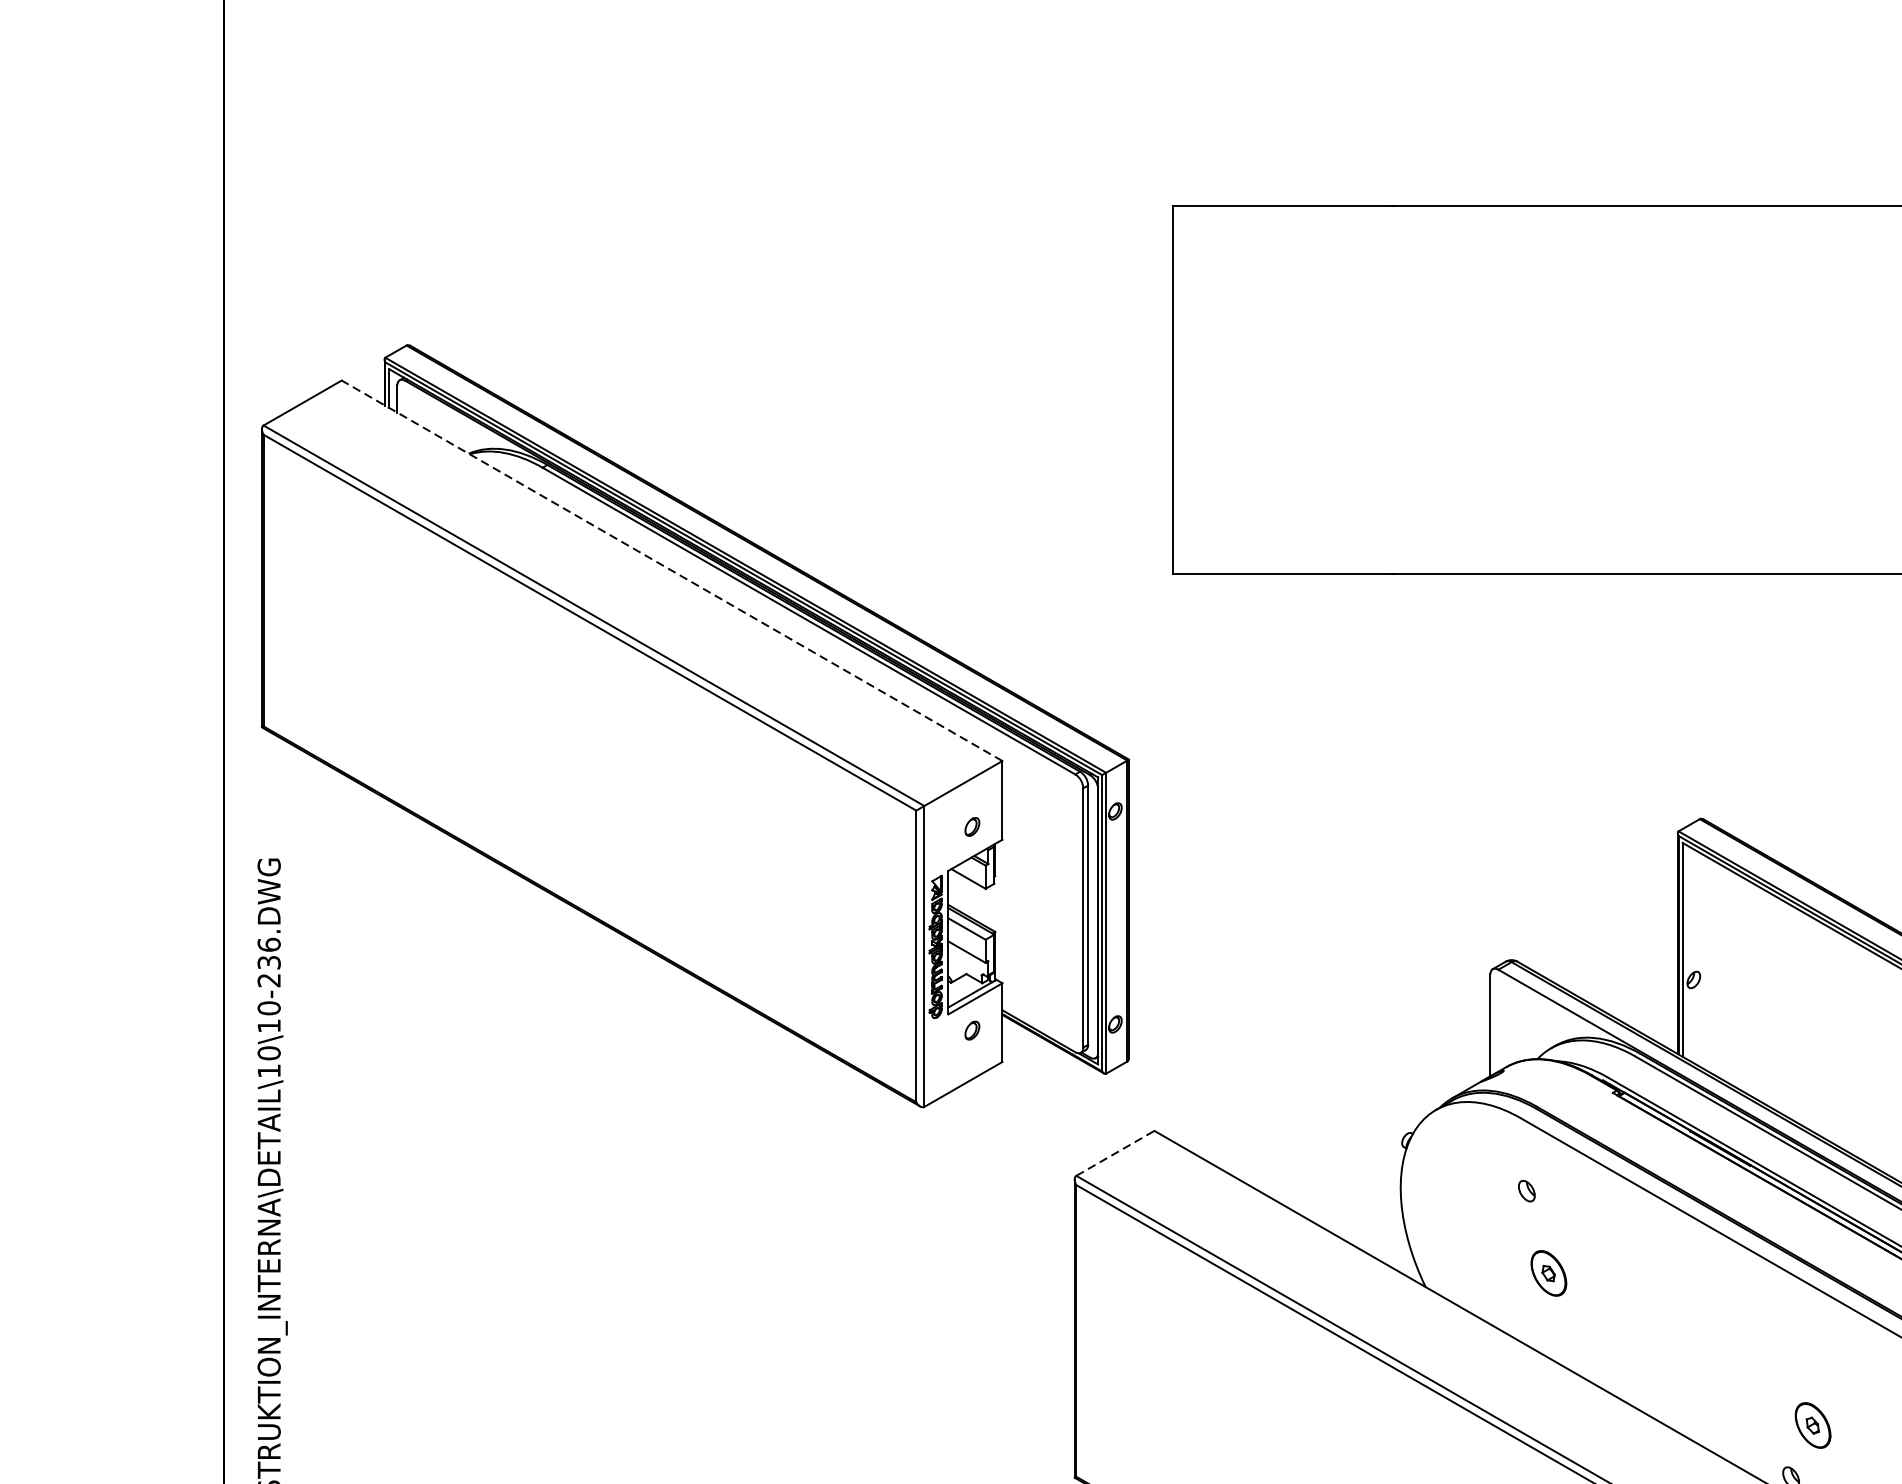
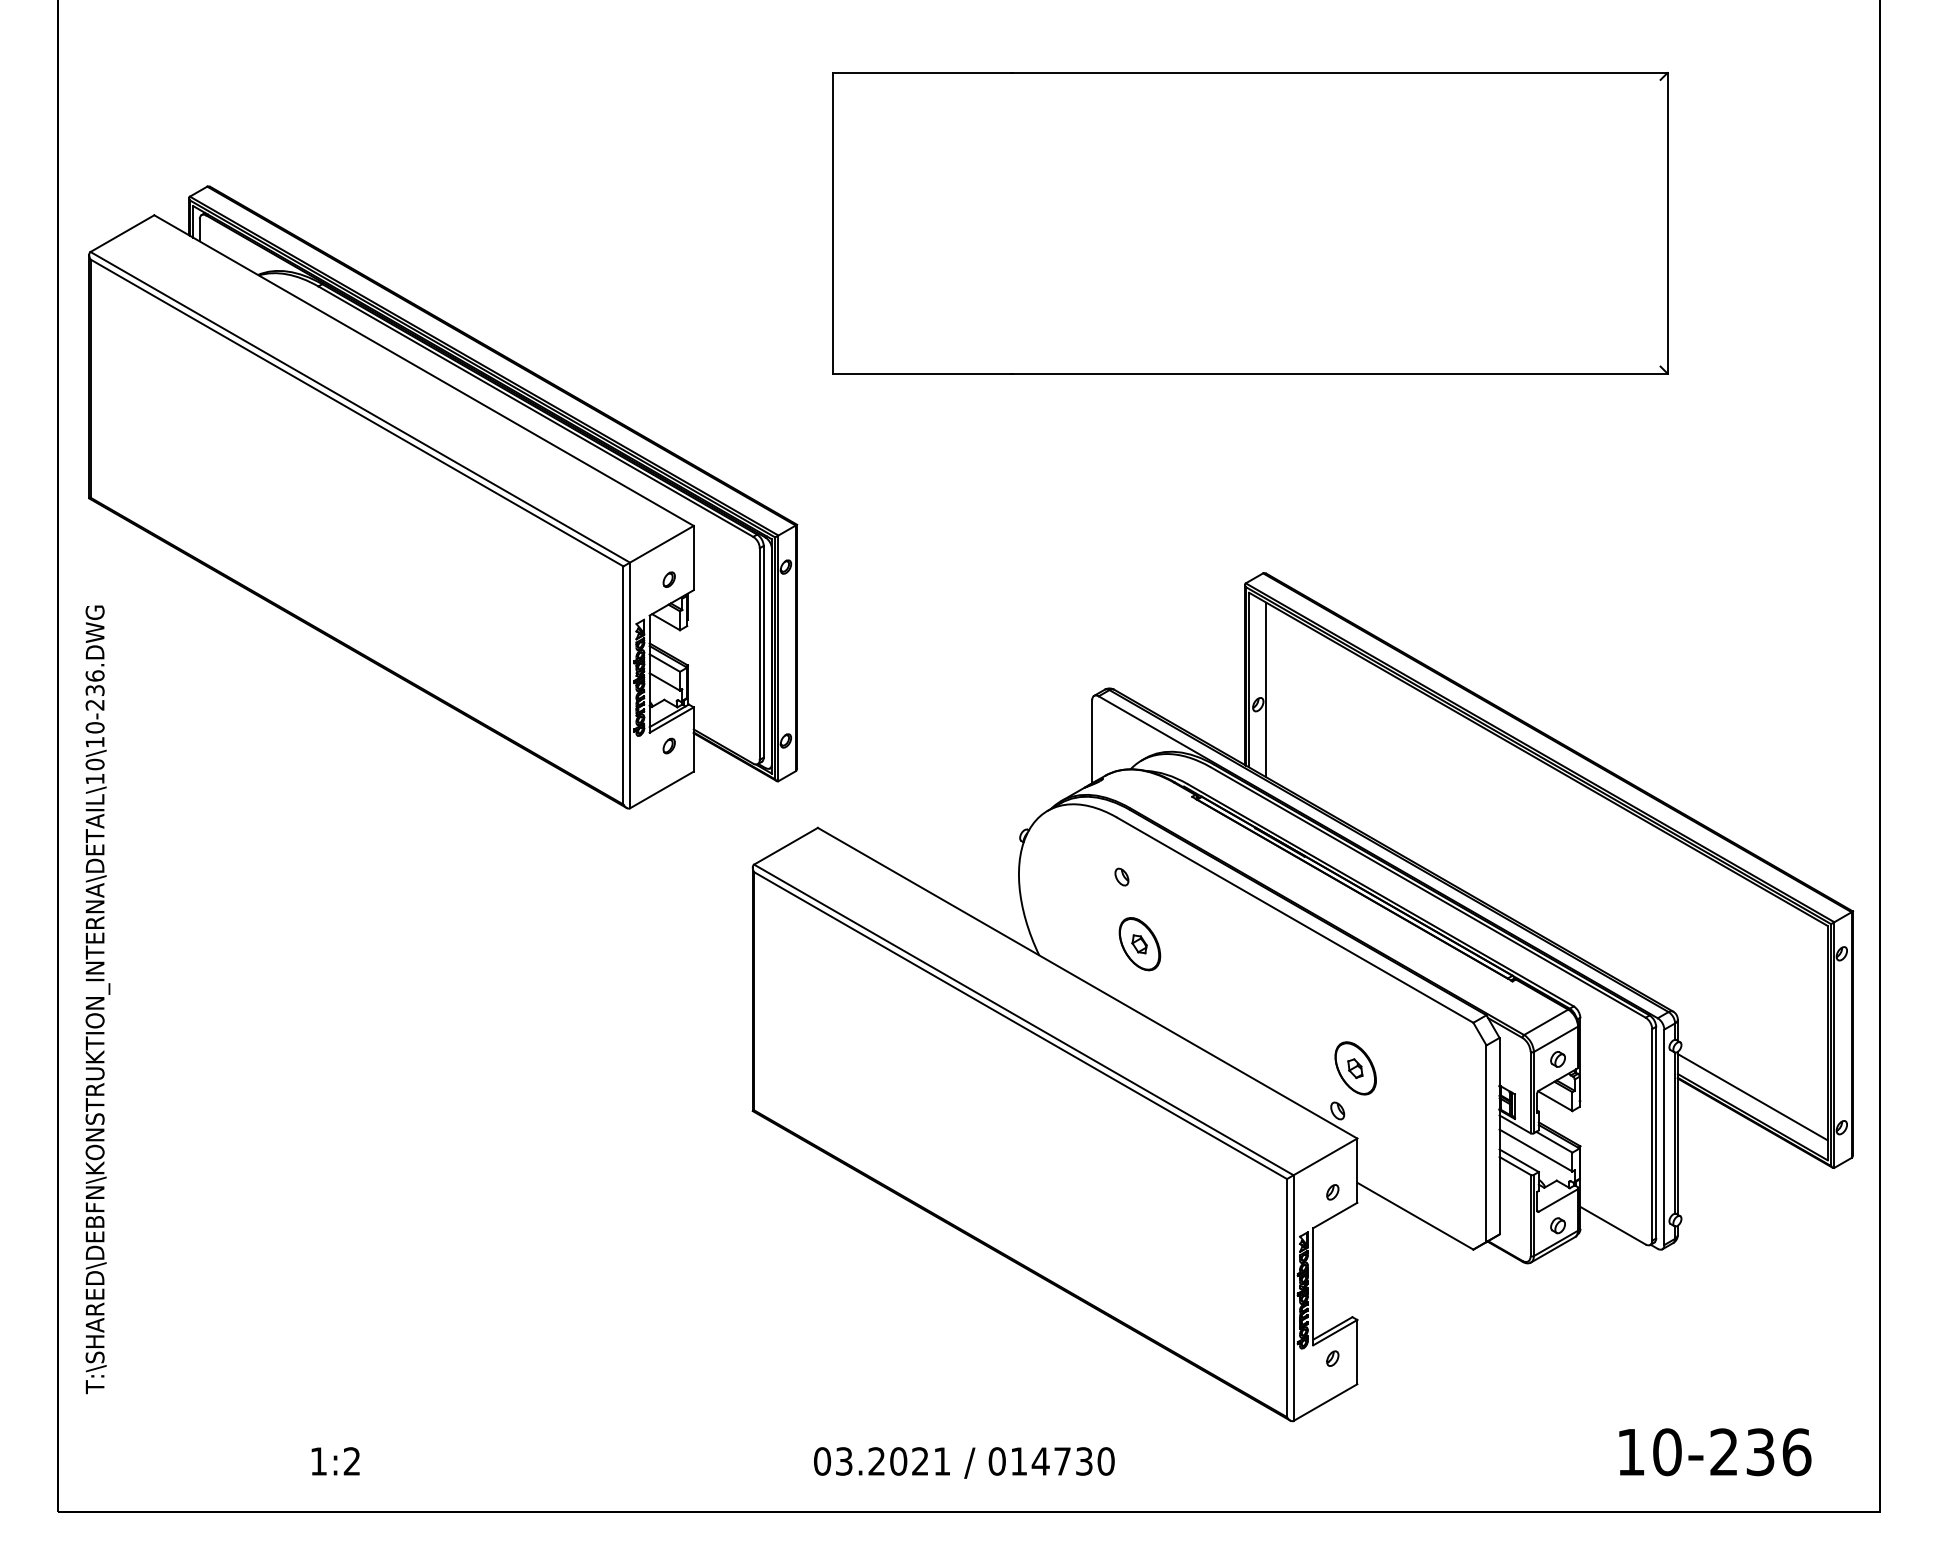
line: (671, 570) -> (423, 370), dashed -> solid
line: (1703, 961) -> (1266, 689), added
line: (1116, 1153) -> (786, 846), dashed -> solid
part: (1548, 1273) -> (1139, 944), size x1.43
part: (1812, 1425) -> (1355, 1068), size x1.43

